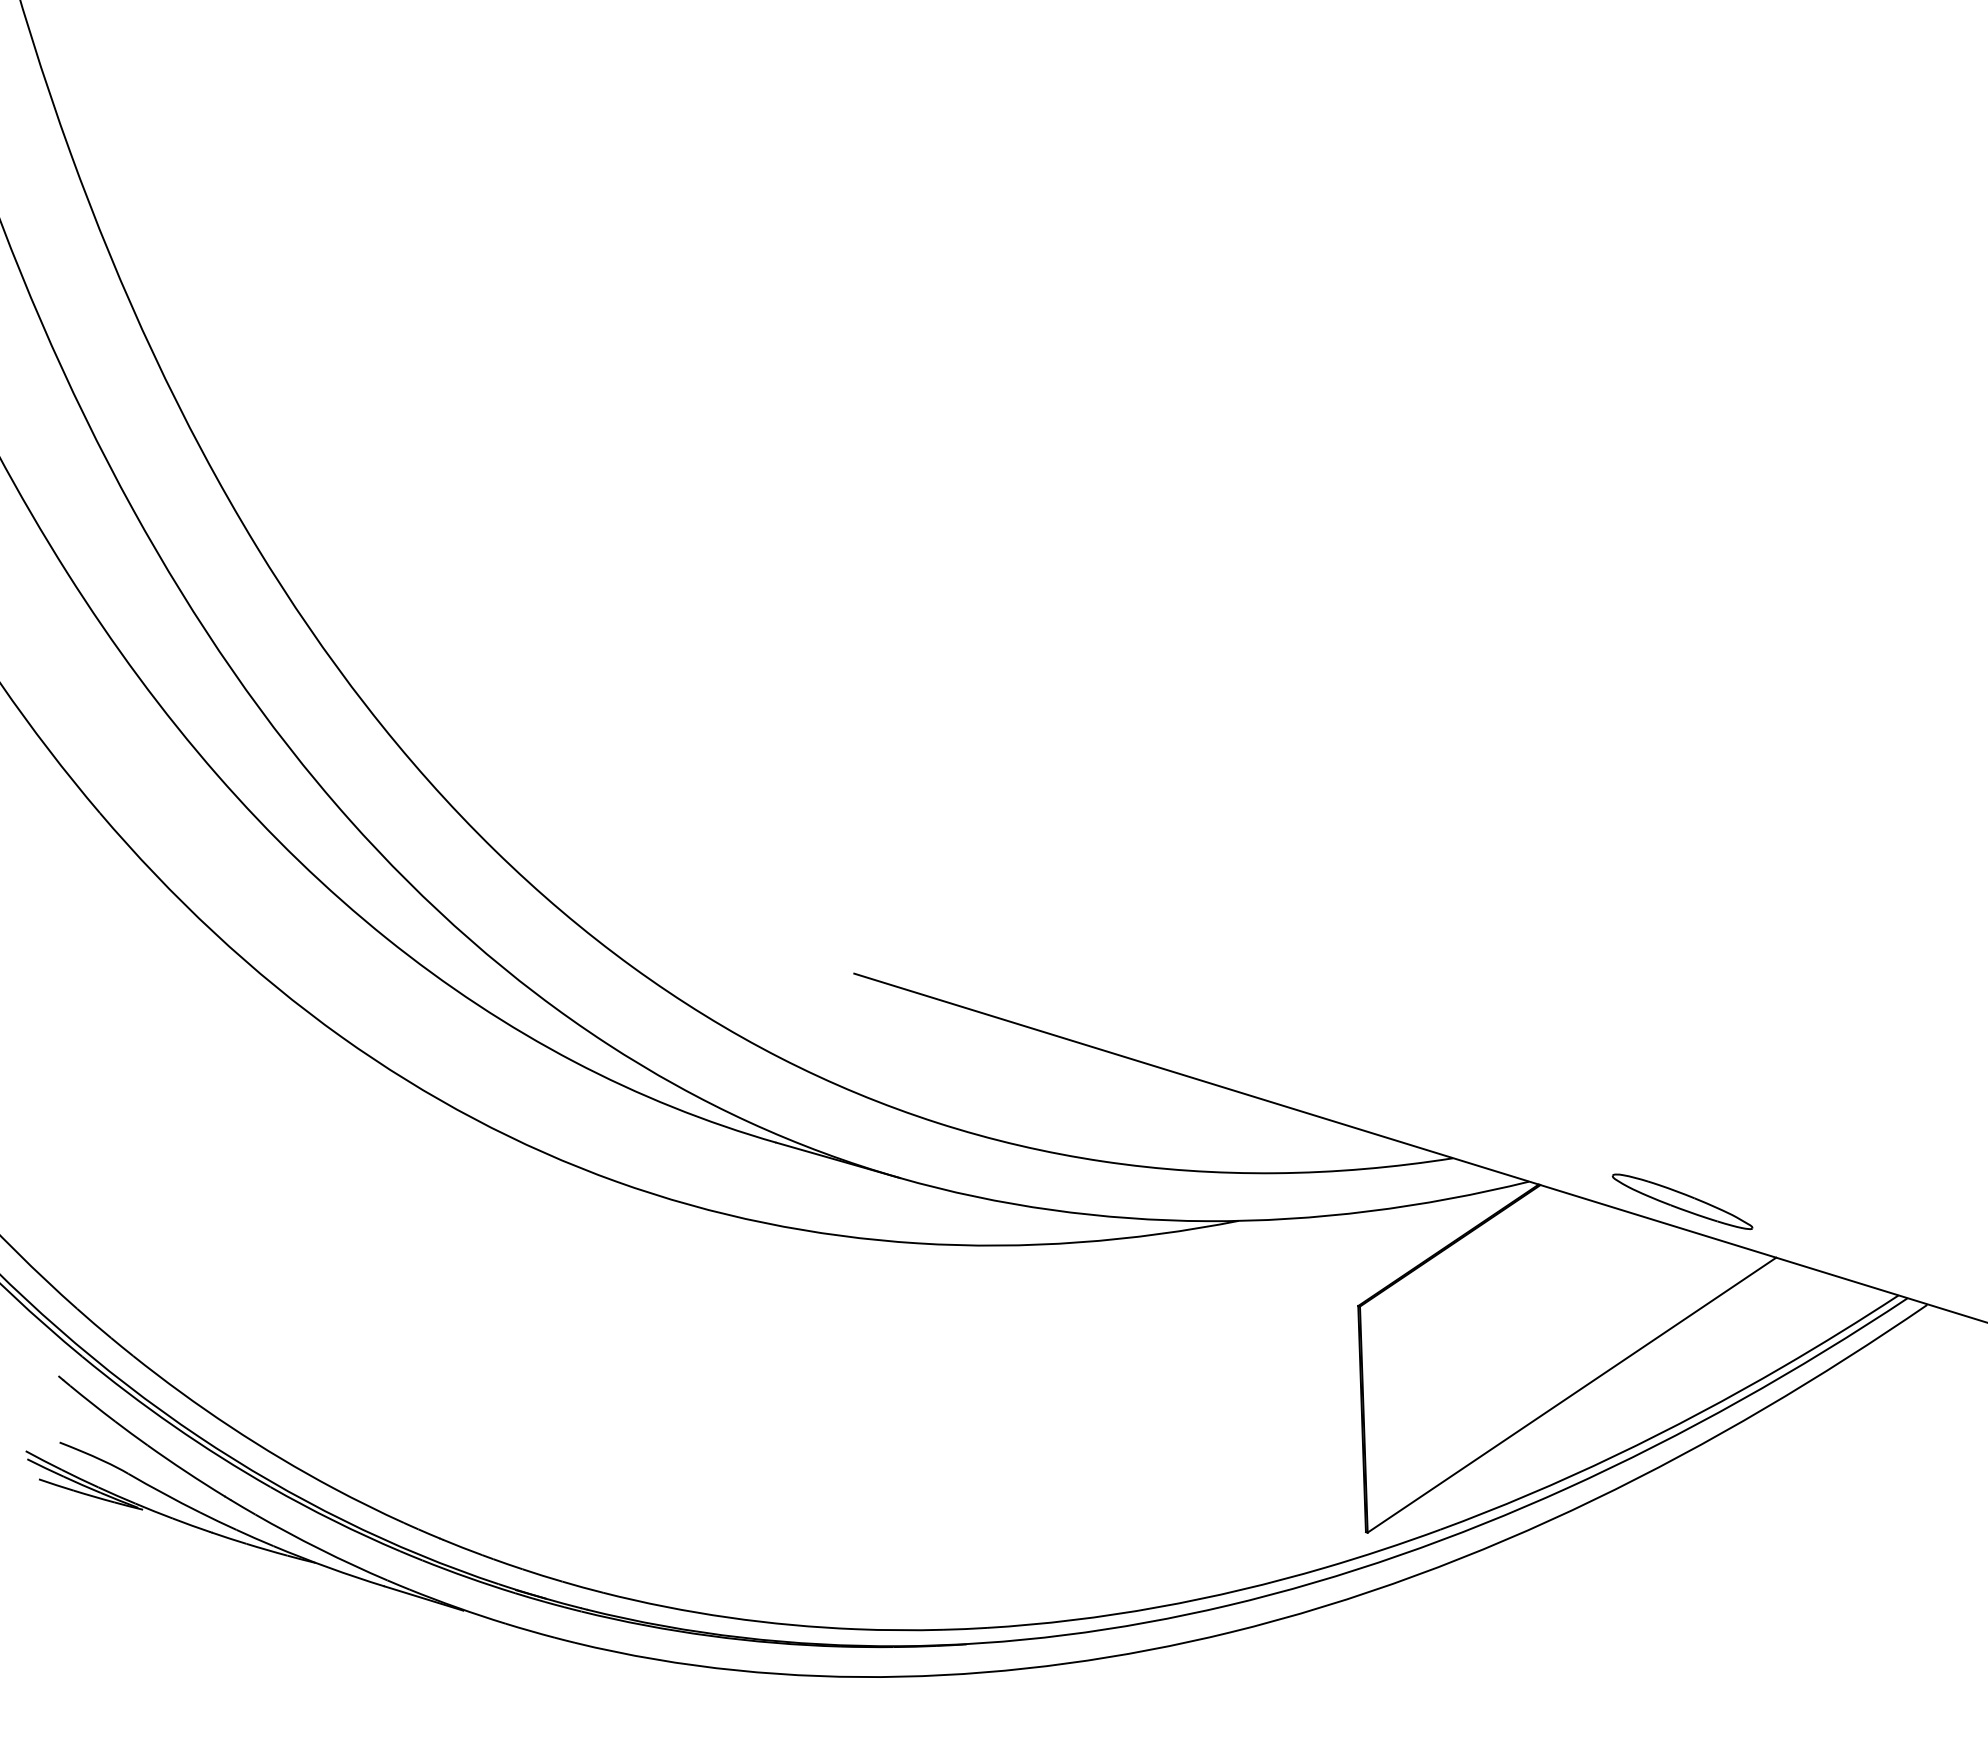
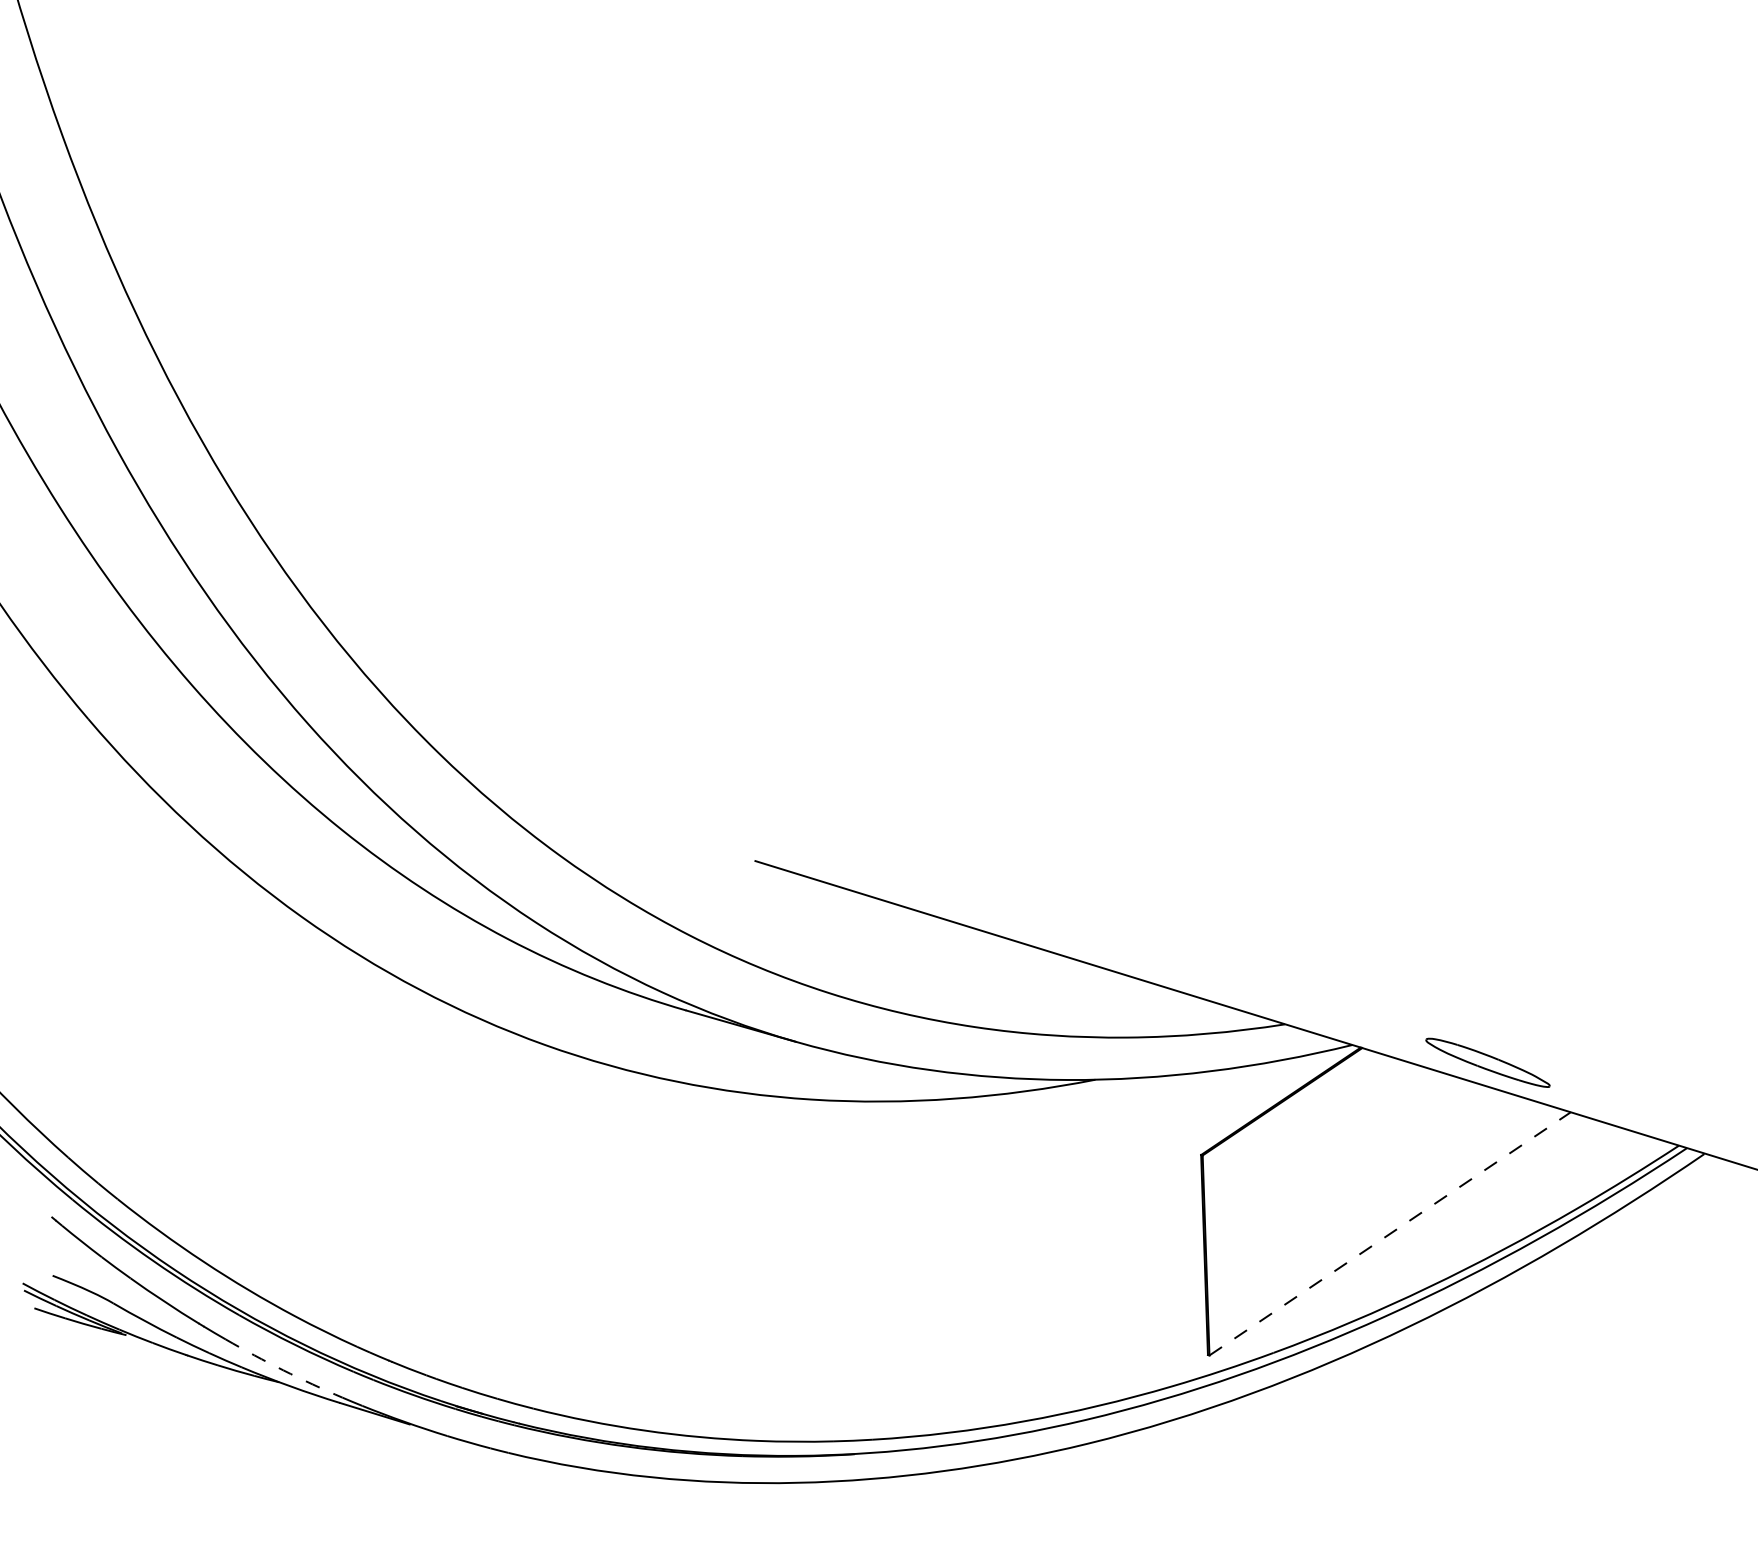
line: (1572, 1394) -> (1390, 1233), solid -> dashed
arc: (320, 1549) -> (283, 1370), solid -> dashed

